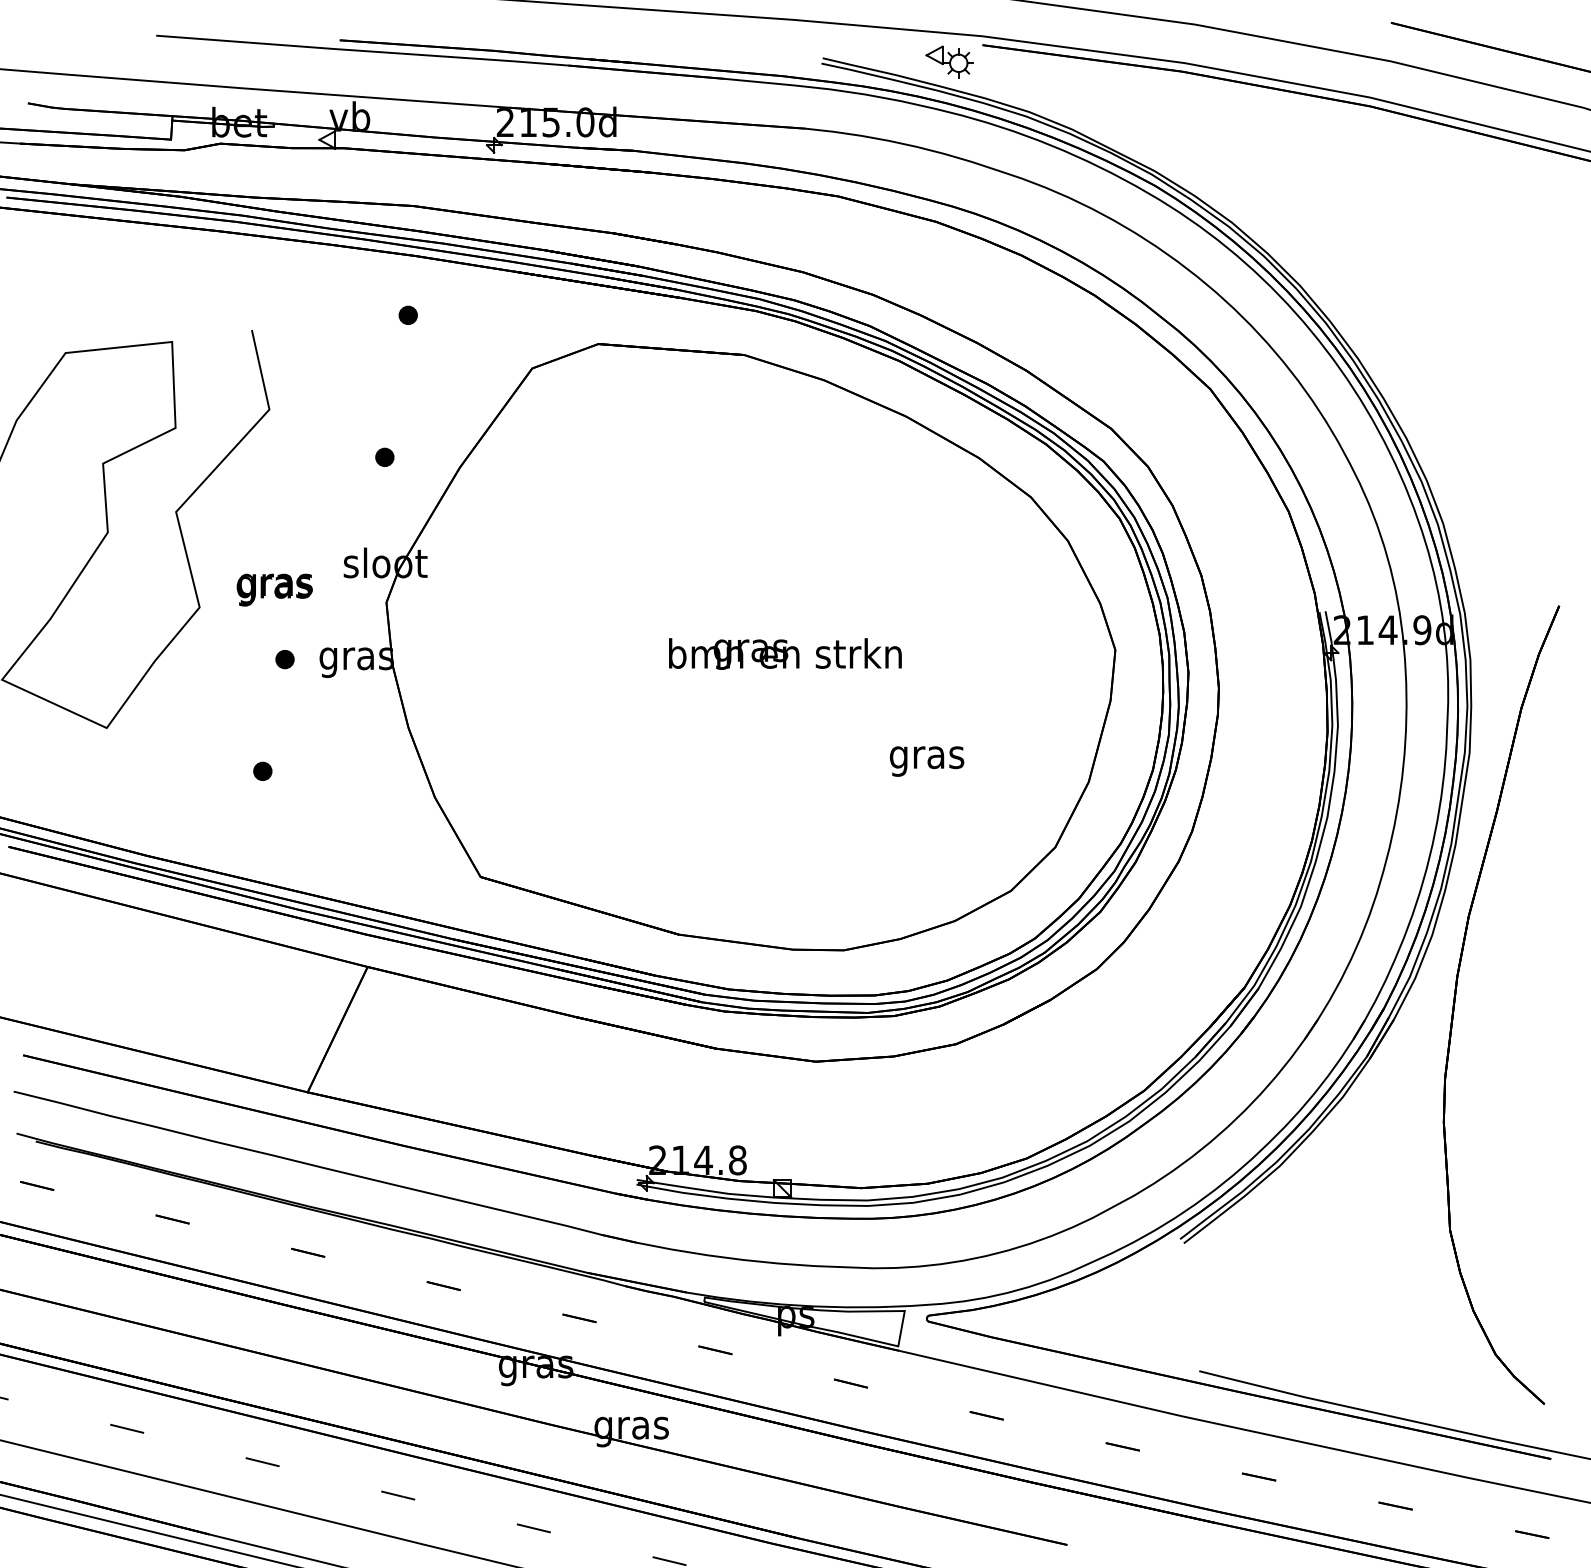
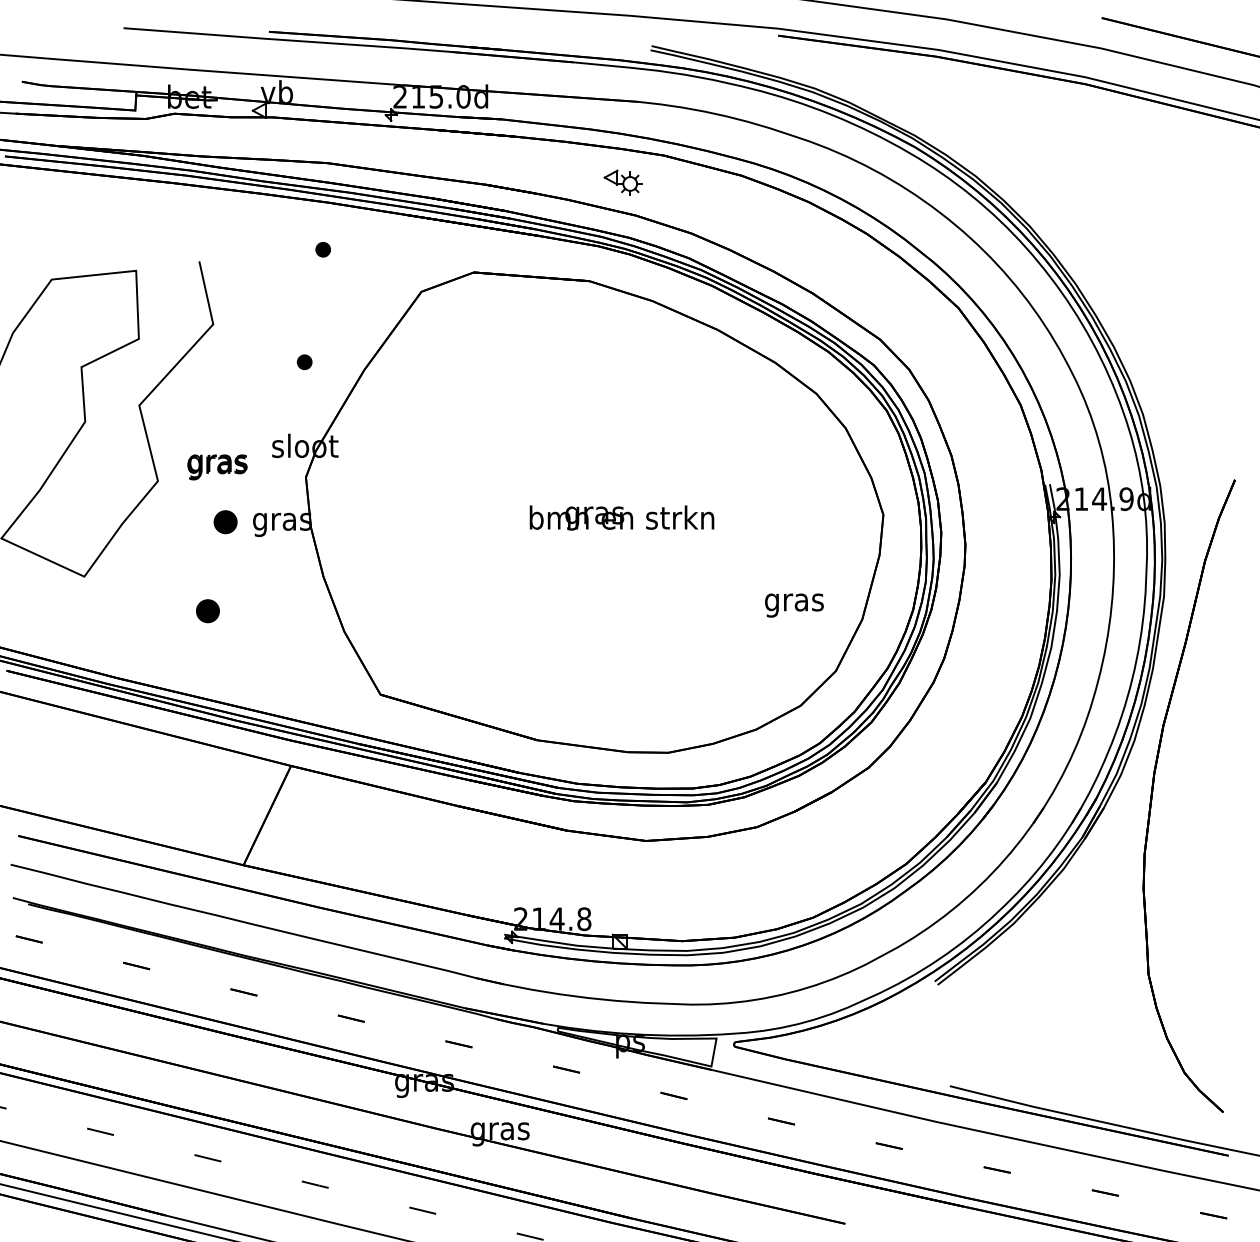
part: (949, 61) -> (622, 182), moved
part: (284, 659) -> (225, 522), size x1.6
text: (926, 761) -> (793, 605), moved
part: (262, 770) -> (207, 610), size x1.6

